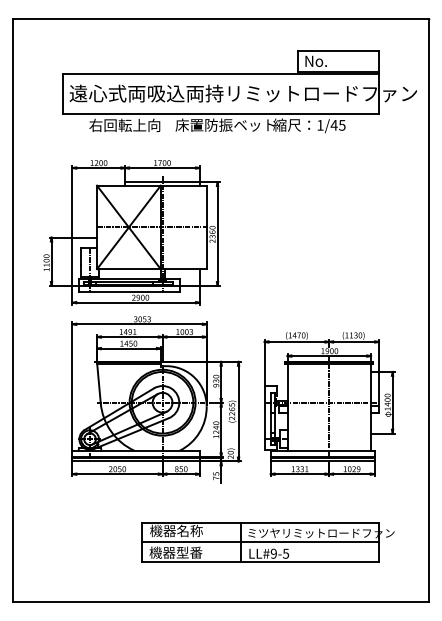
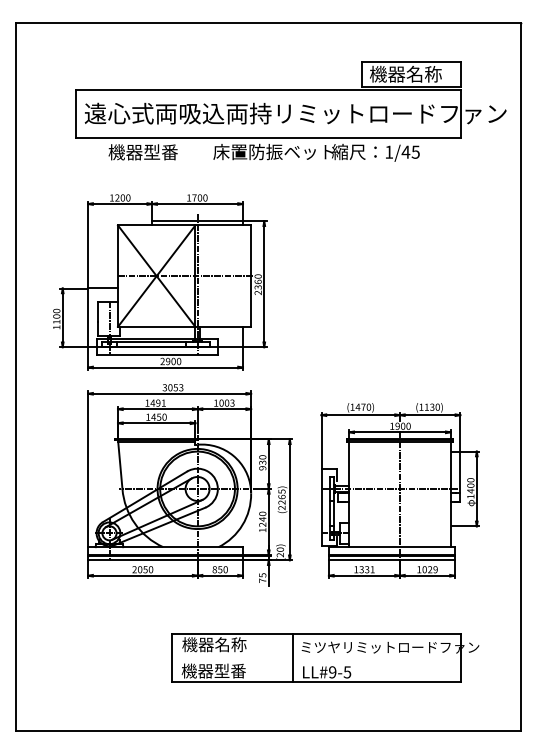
text: (333, 61) -> (405, 74), No. -> 機器名称
text: (124, 125) -> (151, 152), 右回転上向 -> 機器型番
line: (260, 542) -> (316, 658), removed

